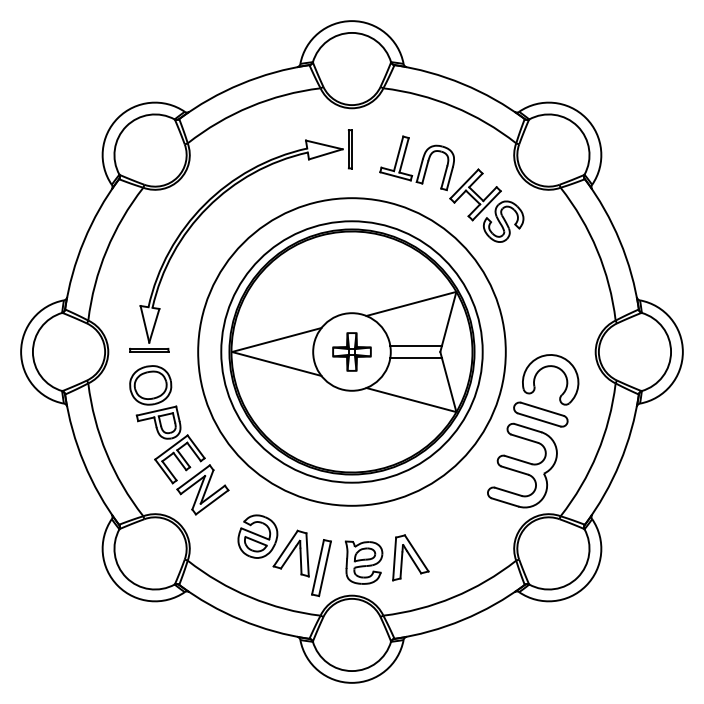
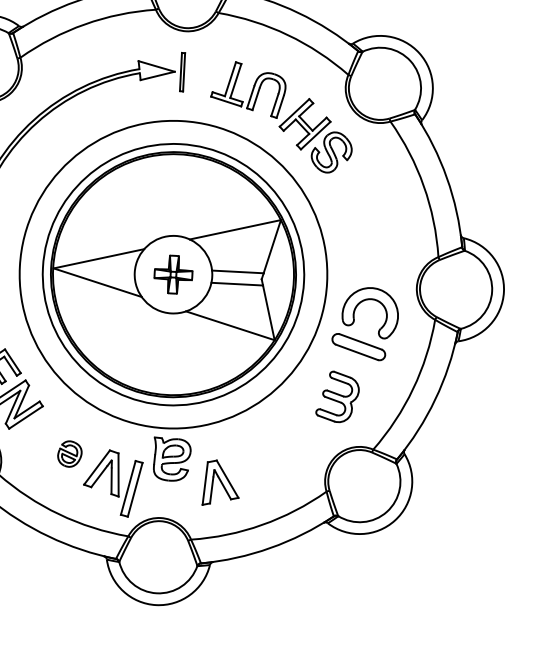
part: (522, 465) -> (337, 396), size x0.6
part: (257, 536) -> (69, 453), size x0.6
part: (363, 562) -> (171, 459), moved

